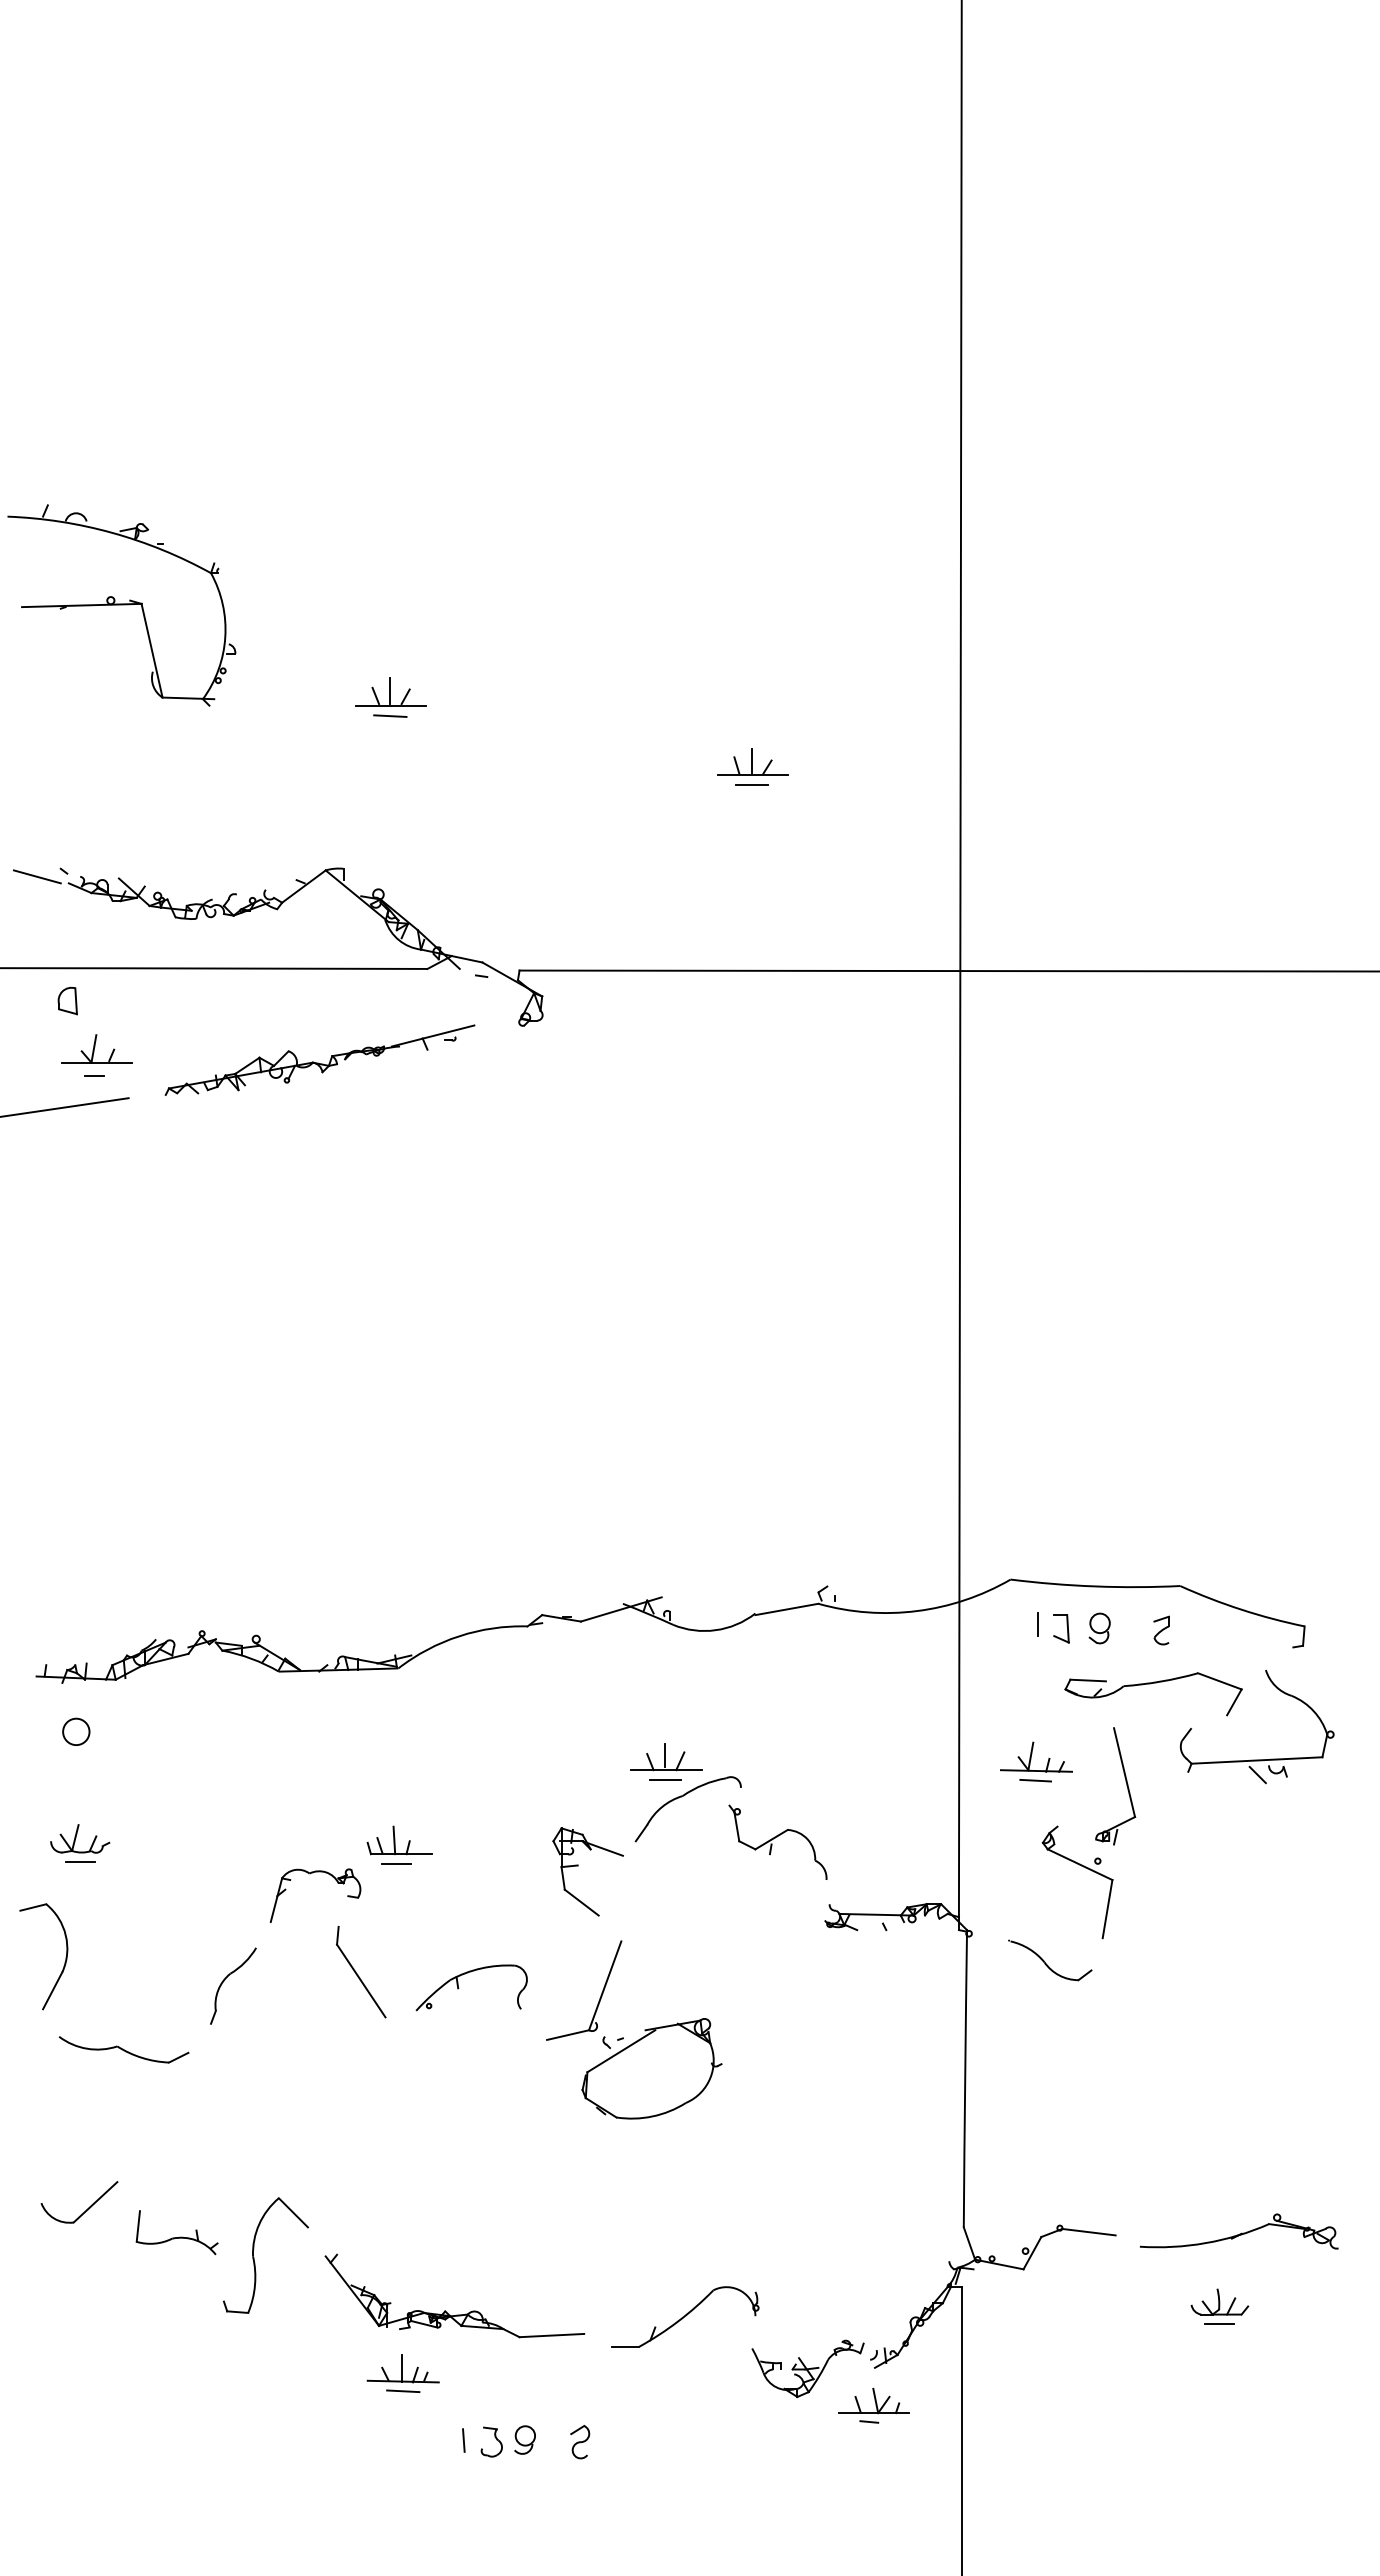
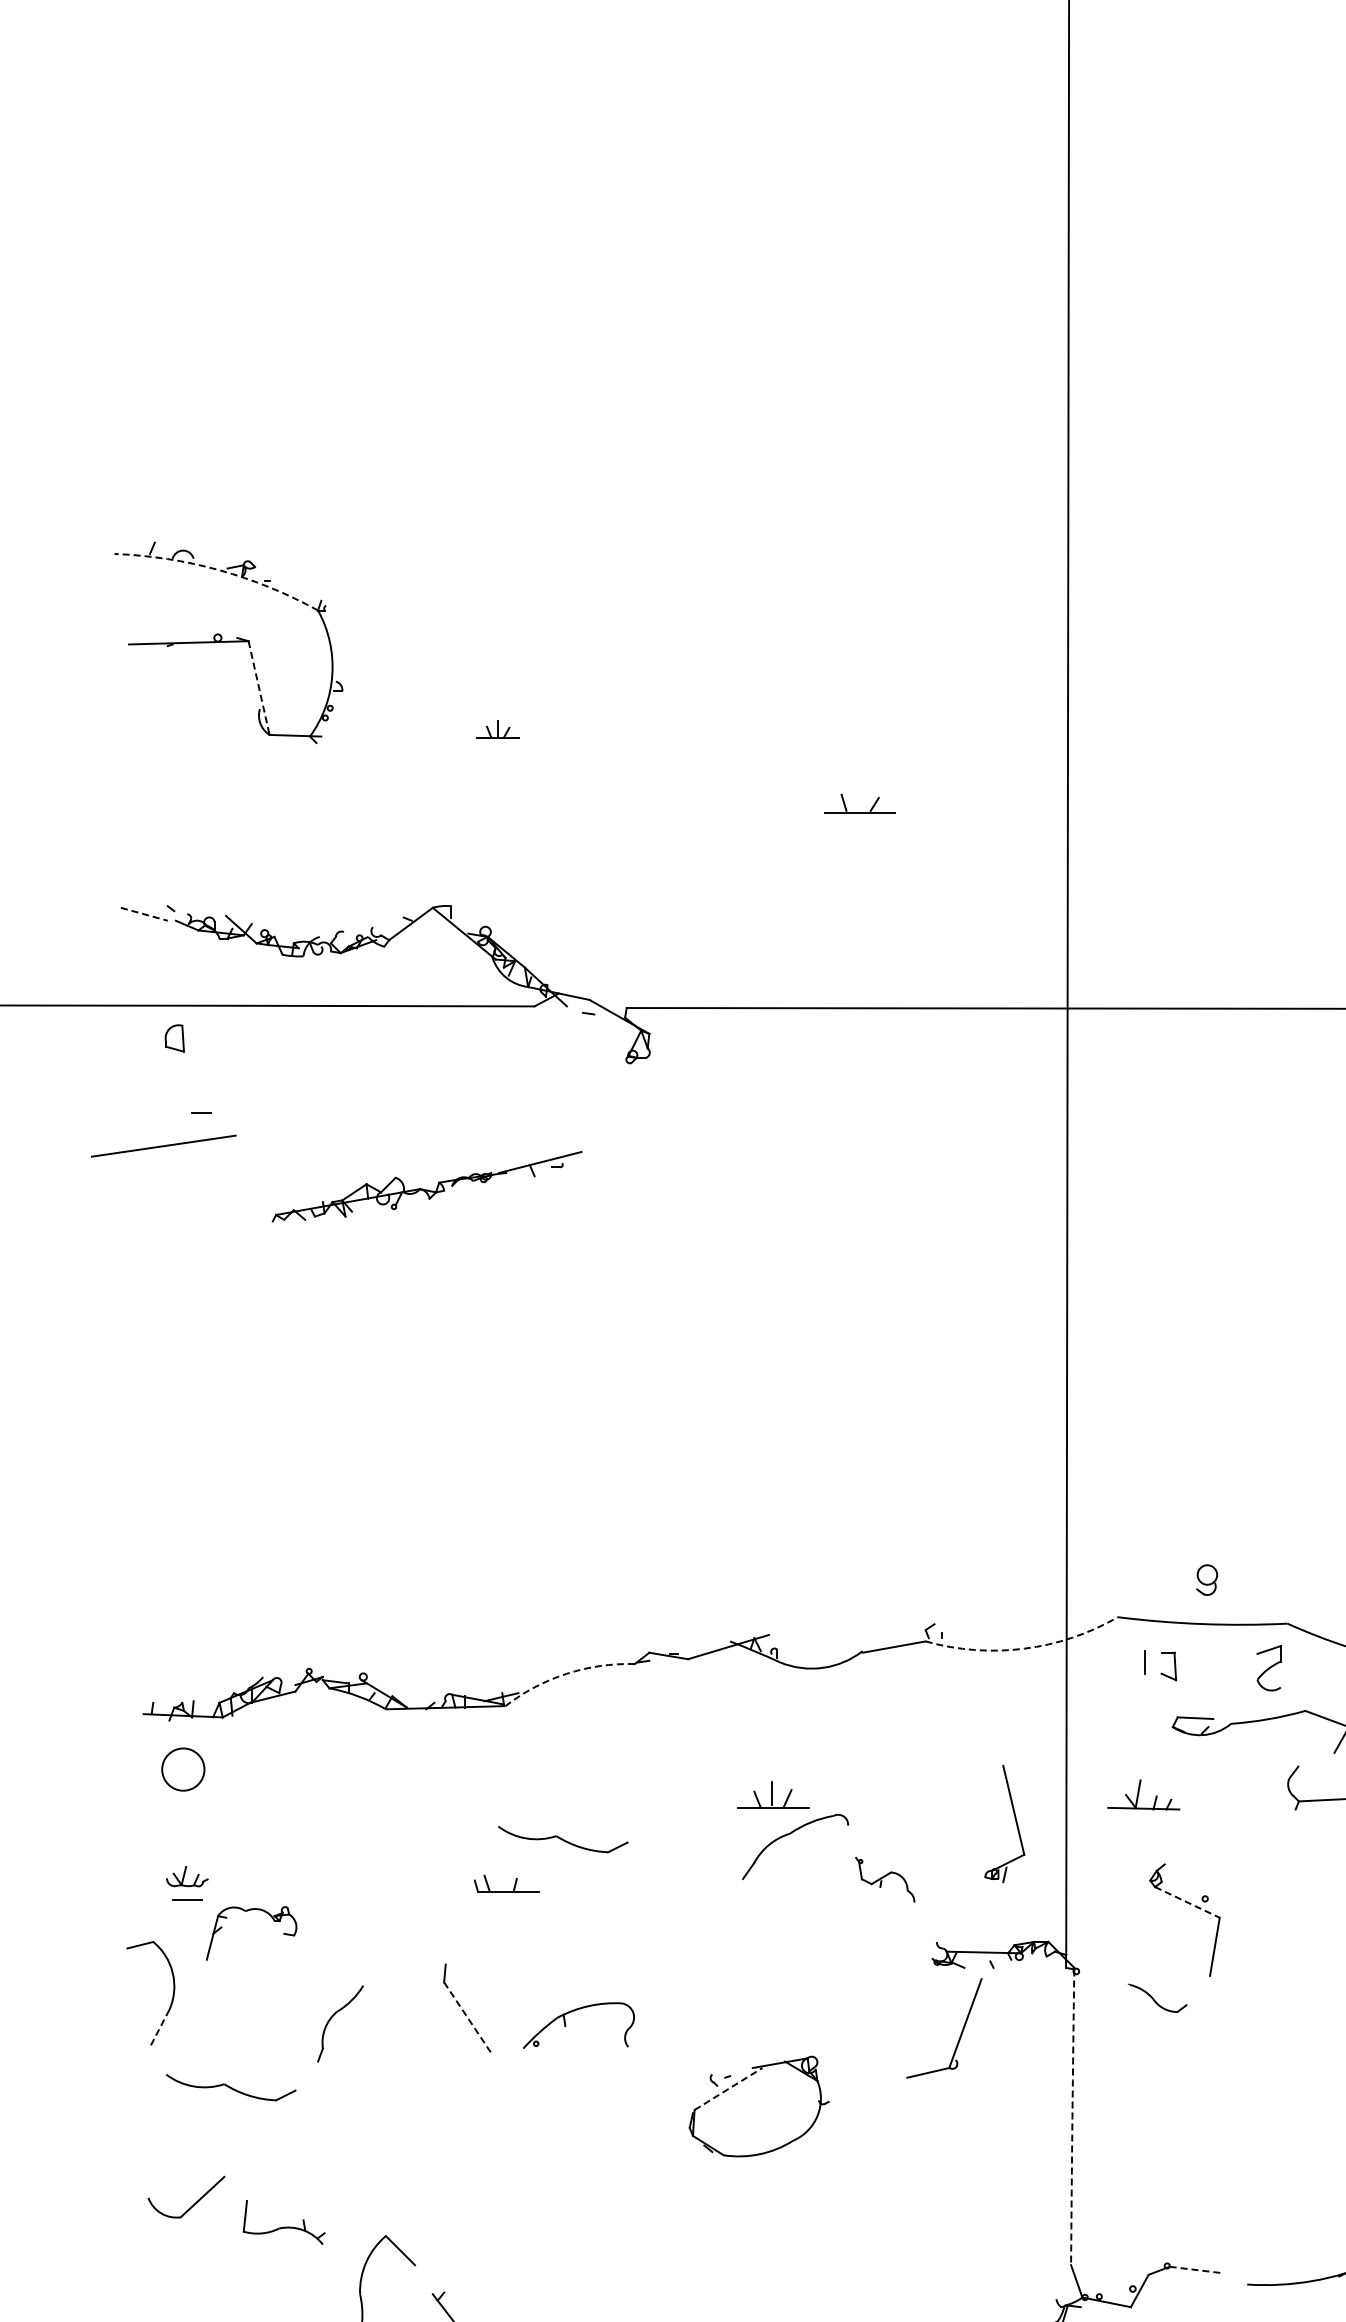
arc: (112, 532) -> (219, 569), solid -> dashed
line: (152, 651) -> (259, 688), solid -> dashed
part: (390, 691) -> (497, 728), size x0.6
line: (390, 715) -> (497, 752), removed
line: (752, 761) -> (859, 798), removed
line: (752, 784) -> (859, 821), removed
line: (37, 877) -> (144, 914), solid -> dashed
part: (96, 1048) -> (203, 1085), removed
part: (319, 1059) -> (426, 1186), moved
arc: (916, 1611) -> (1023, 1649), solid -> dashed
part: (1099, 1628) -> (1206, 1580), moved
part: (1161, 1630) -> (1268, 1668), size x1.6
arc: (459, 1636) -> (566, 1674), solid -> dashed
circle: (76, 1731) -> (183, 1769), size x1.6
line: (665, 1779) -> (772, 1817), removed
line: (1035, 1780) -> (1142, 1818), removed
part: (1126, 1786) -> (1015, 1824), moved
part: (455, 1801) -> (562, 1839), added
part: (80, 1838) -> (187, 1876), size x0.7
line: (394, 1840) -> (501, 1878), removed
part: (777, 1841) -> (884, 1879), size x0.6
line: (396, 1863) -> (503, 1901), removed
line: (1080, 1864) -> (1187, 1902), solid -> dashed
part: (578, 1866) -> (685, 1904), removed
part: (310, 1874) -> (246, 1912), moved
part: (1050, 1960) -> (1157, 1998), size x0.7
line: (361, 1980) -> (468, 2018), solid -> dashed
line: (52, 1990) -> (159, 2028), solid -> dashed
part: (600, 1995) -> (960, 2033), moved
line: (621, 2051) -> (728, 2089), solid -> dashed
arc: (965, 2079) -> (1072, 2117), solid -> dashed
part: (86, 2209) -> (193, 2204), moved
part: (176, 2232) -> (283, 2222), moved
line: (1088, 2232) -> (1195, 2270), solid -> dashed

